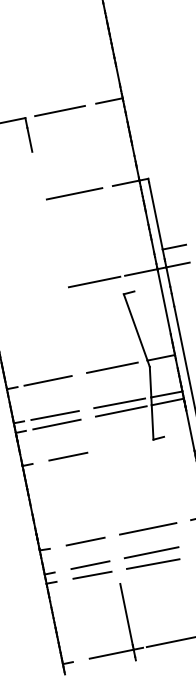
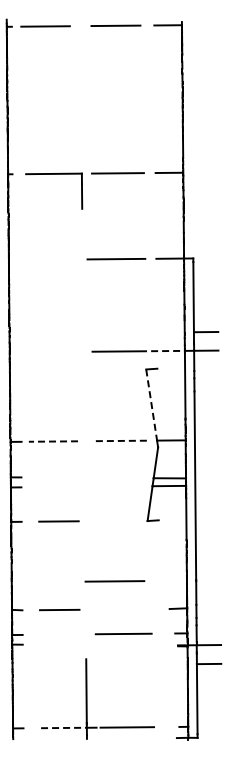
line: (140, 273) -> (167, 351), solid -> dashed
line: (135, 327) -> (151, 405), solid -> dashed
line: (111, 367) -> (119, 440), solid -> dashed
line: (48, 380) -> (53, 441), solid -> dashed
line: (119, 402) -> (120, 477), removed
line: (120, 411) -> (120, 486), removed
line: (54, 415) -> (53, 477), removed
line: (56, 424) -> (53, 486), removed
line: (147, 529) -> (114, 581), moved
line: (153, 563) -> (123, 645), removed
line: (89, 565) -> (59, 634), removed
line: (91, 574) -> (59, 644), removed
line: (111, 653) -> (63, 727), solid -> dashed

